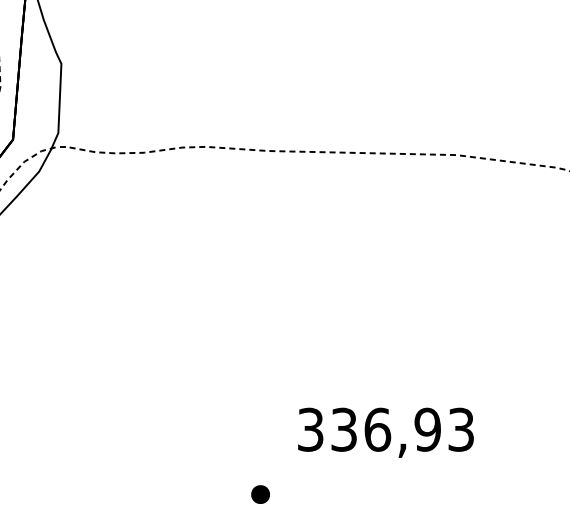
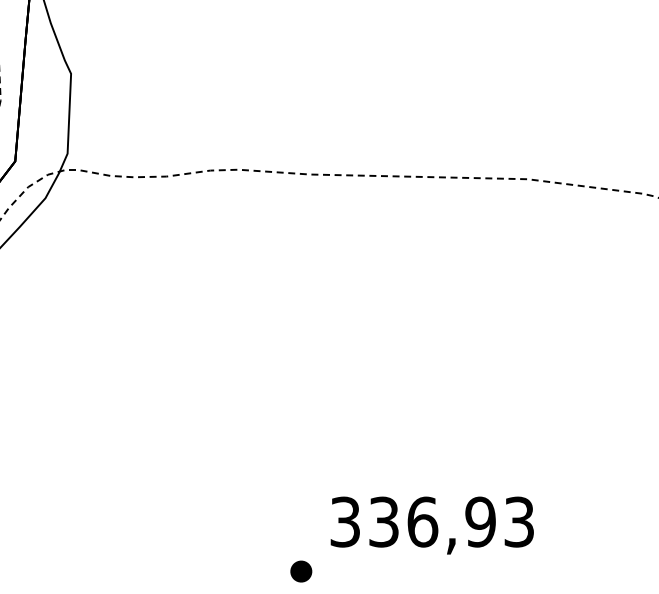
text: (385, 432) -> (431, 525), moved

